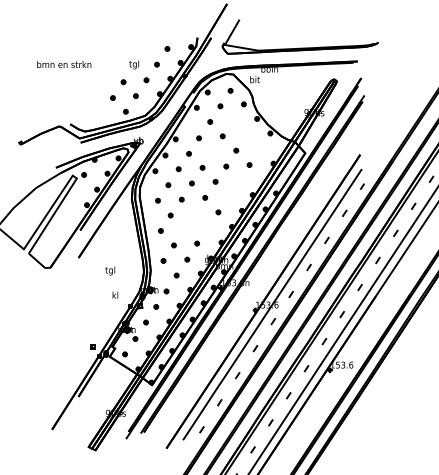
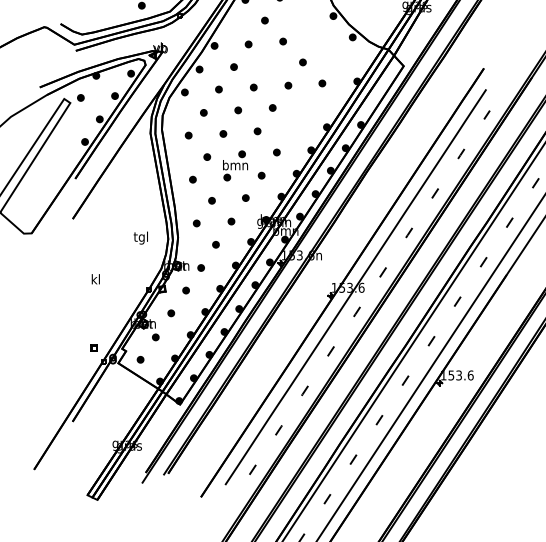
part: (195, 221) -> (243, 165), added
text: (110, 270) -> (141, 237), moved
text: (115, 294) -> (95, 278), moved

